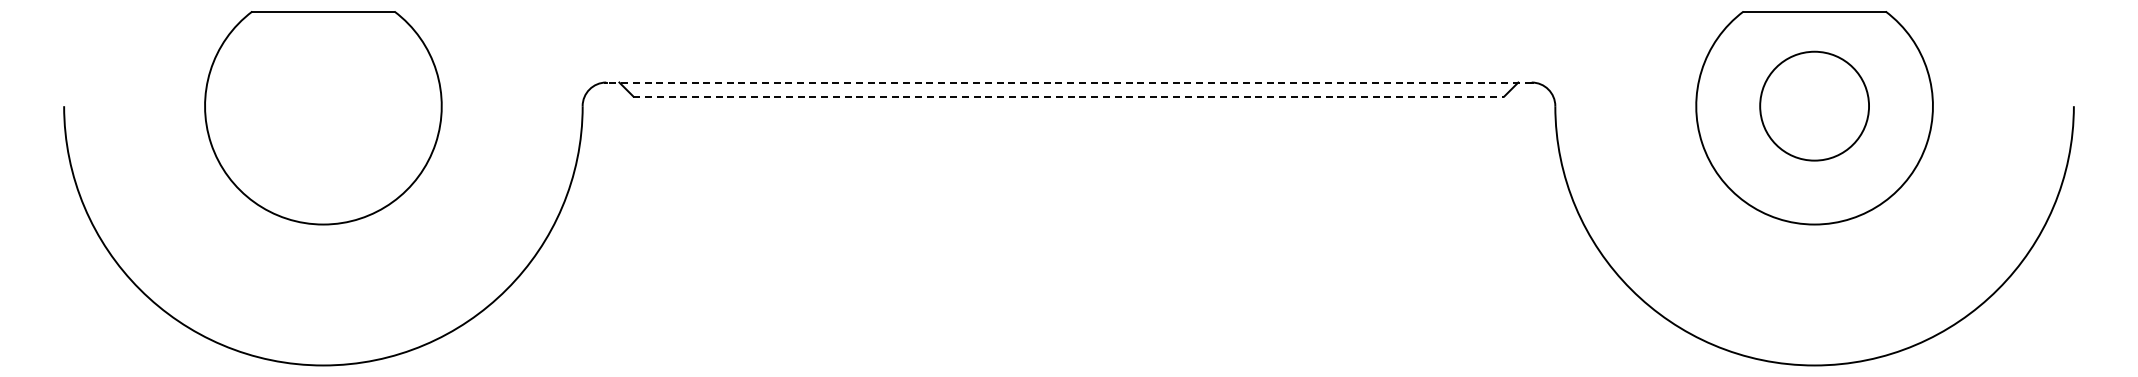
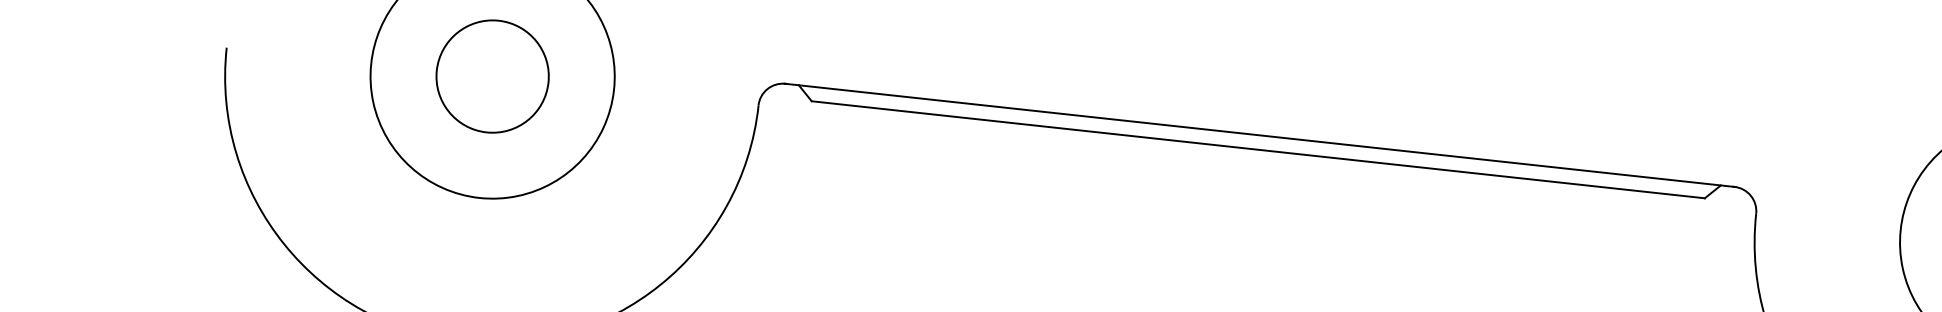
line: (1068, 82) -> (1259, 135), dashed -> solid
line: (1069, 96) -> (1258, 149), dashed -> solid
circle: (323, 105) -> (492, 75), added

